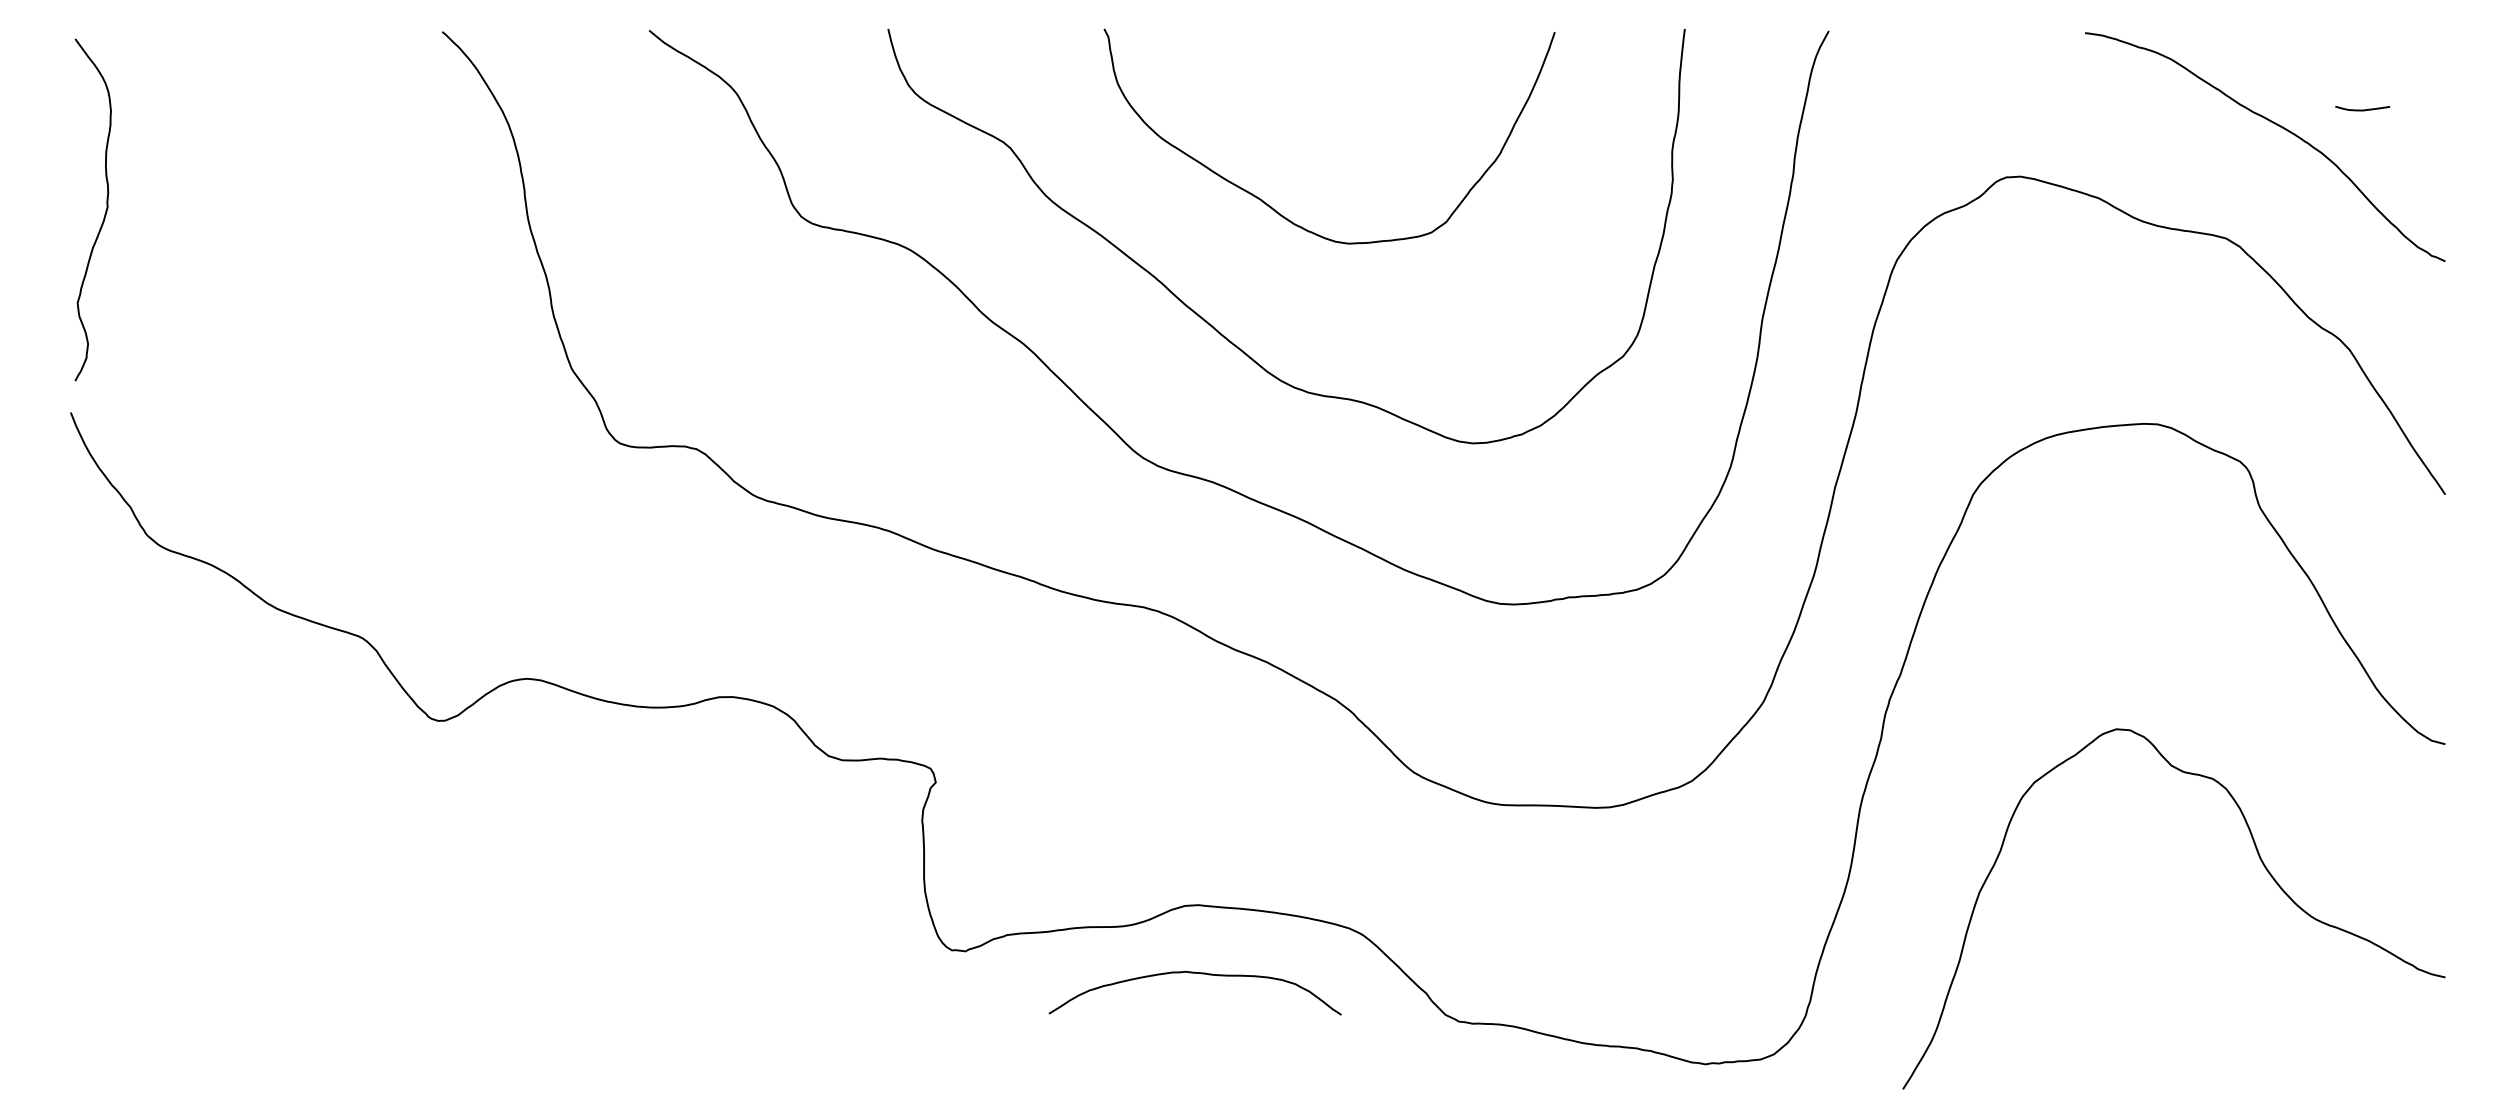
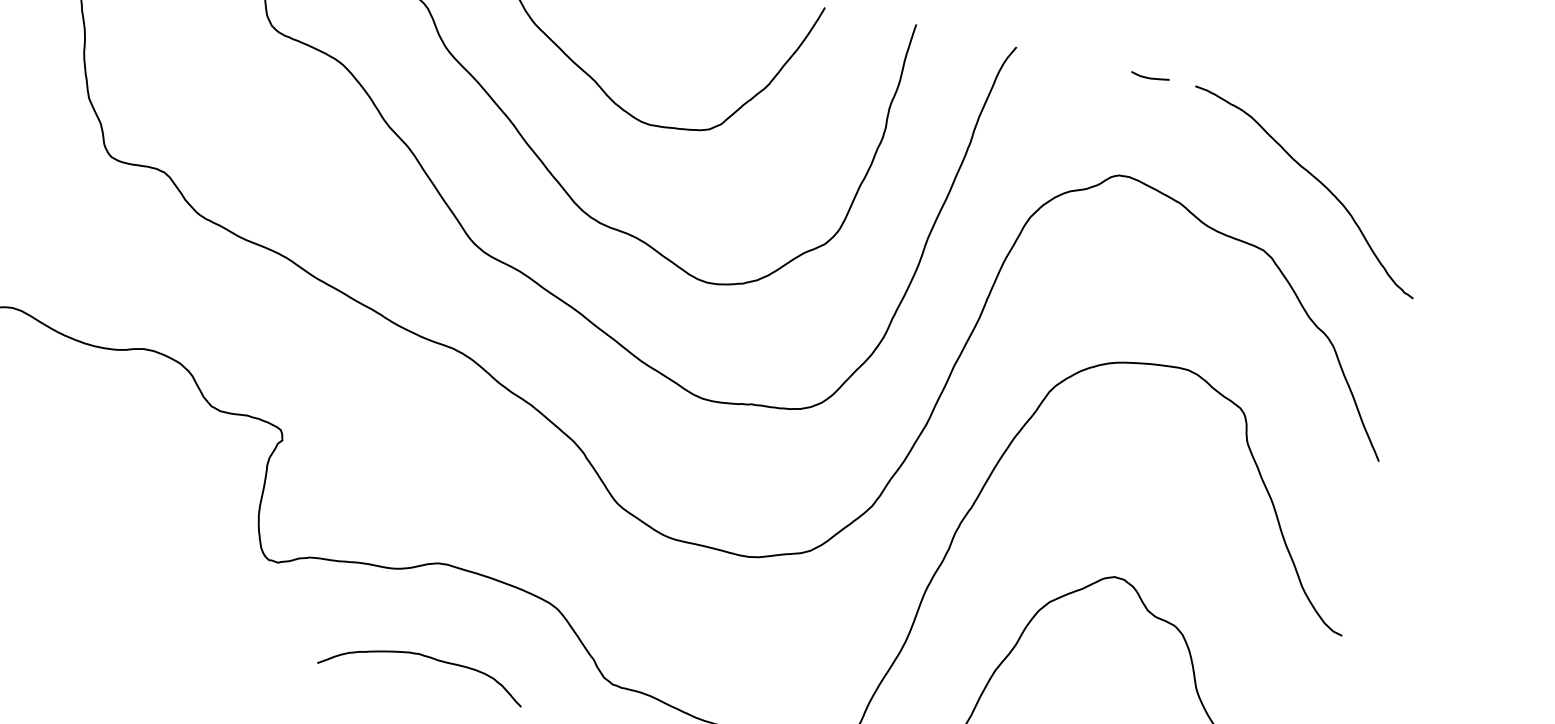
curve: (2362, 109) -> (1149, 77), moved
curve: (1194, 973) -> (424, 656), moved

